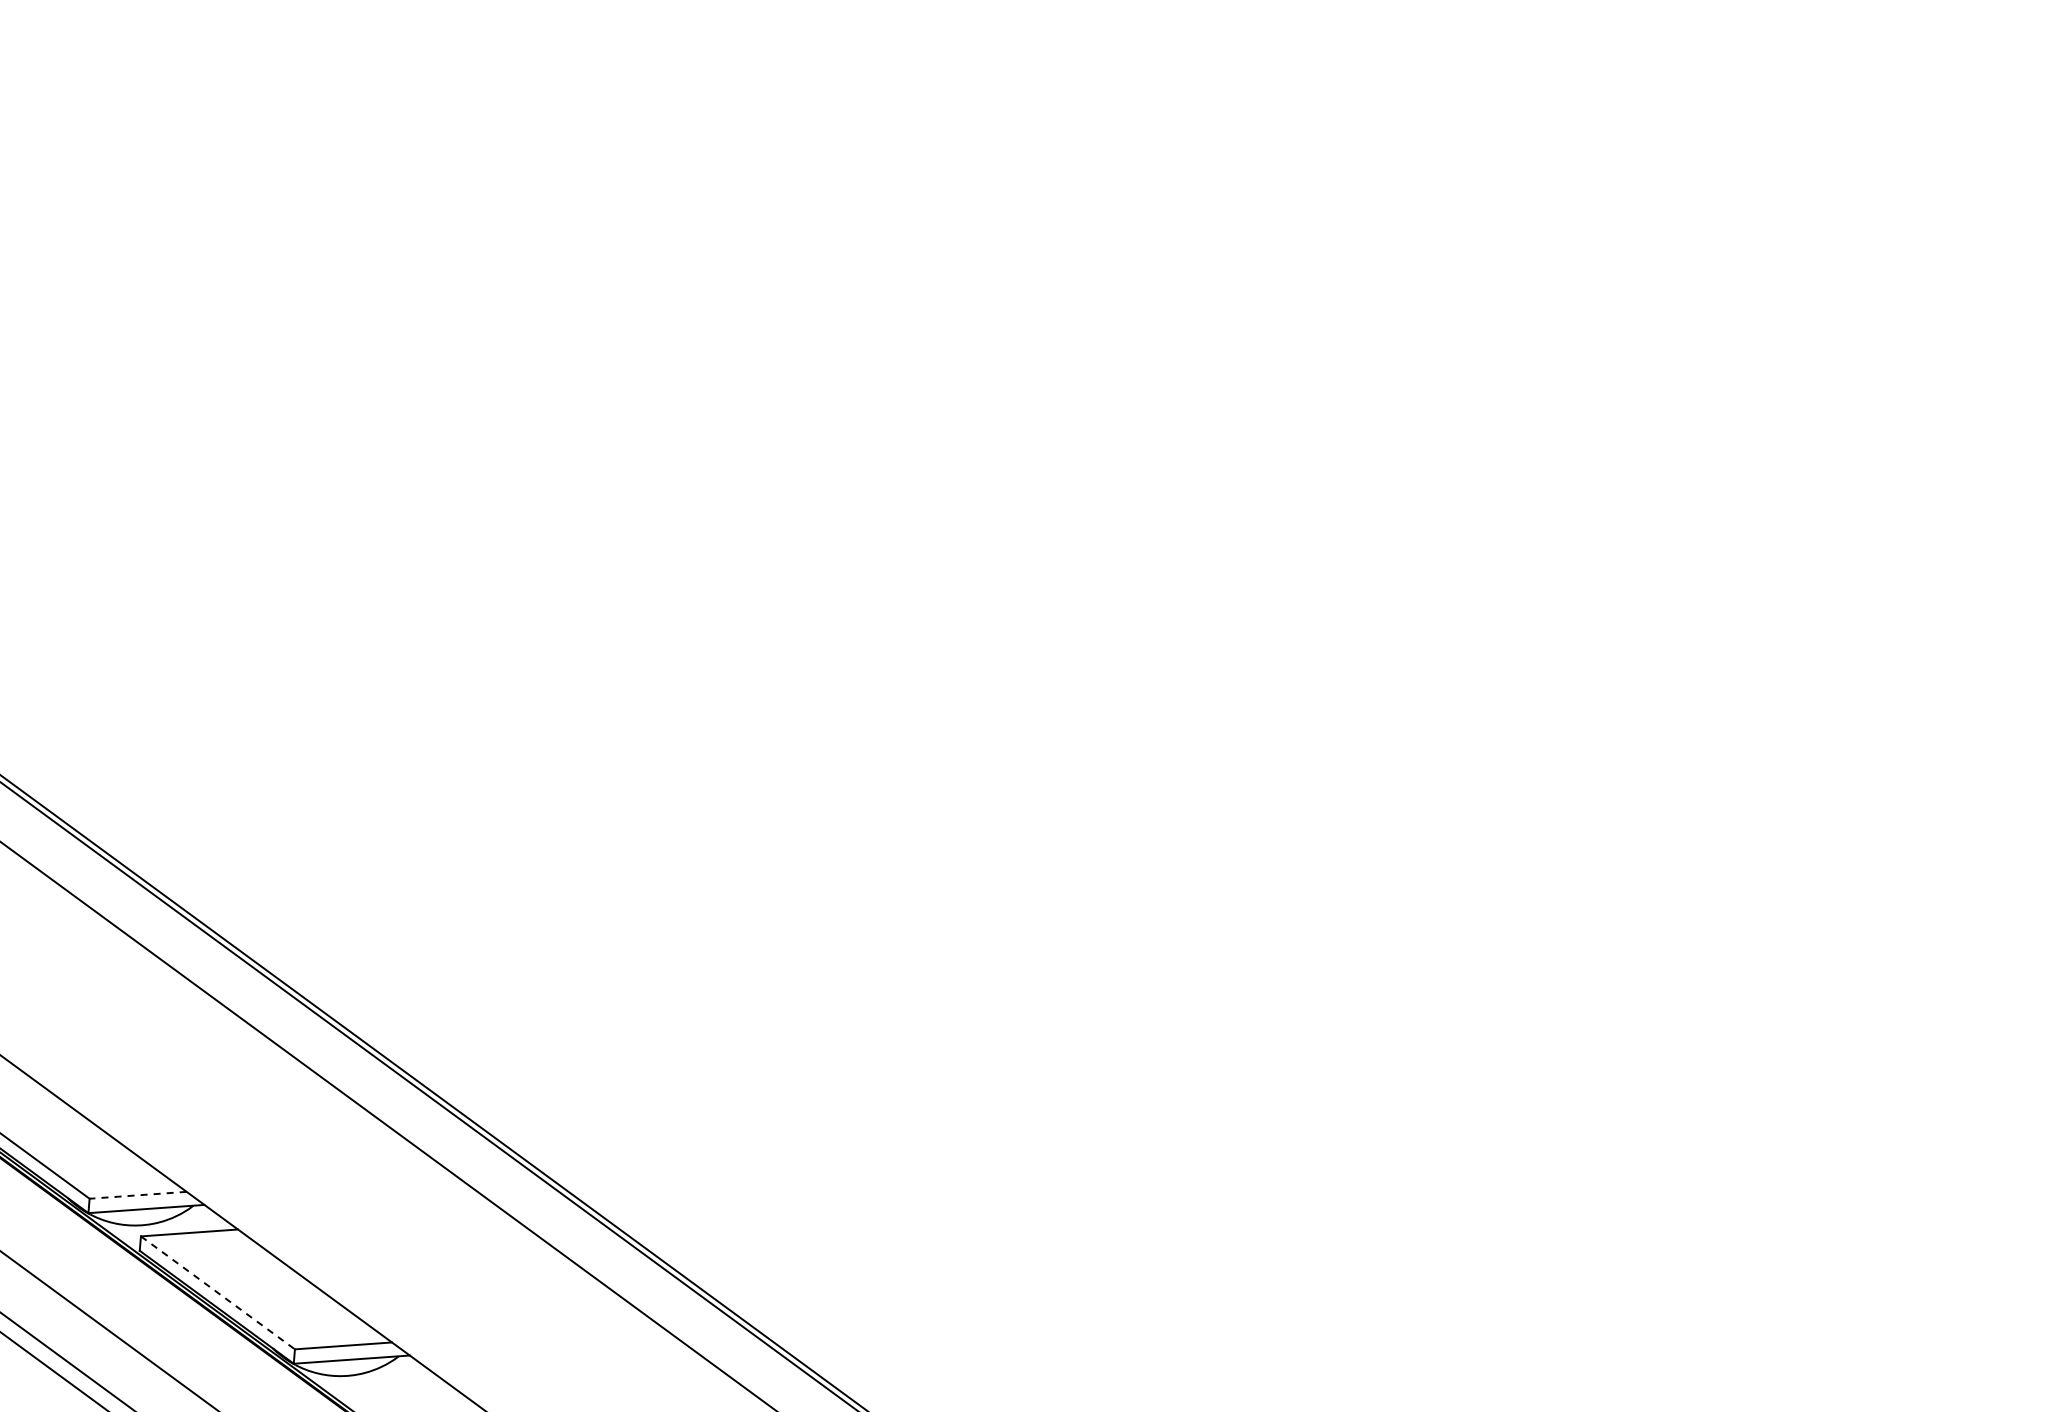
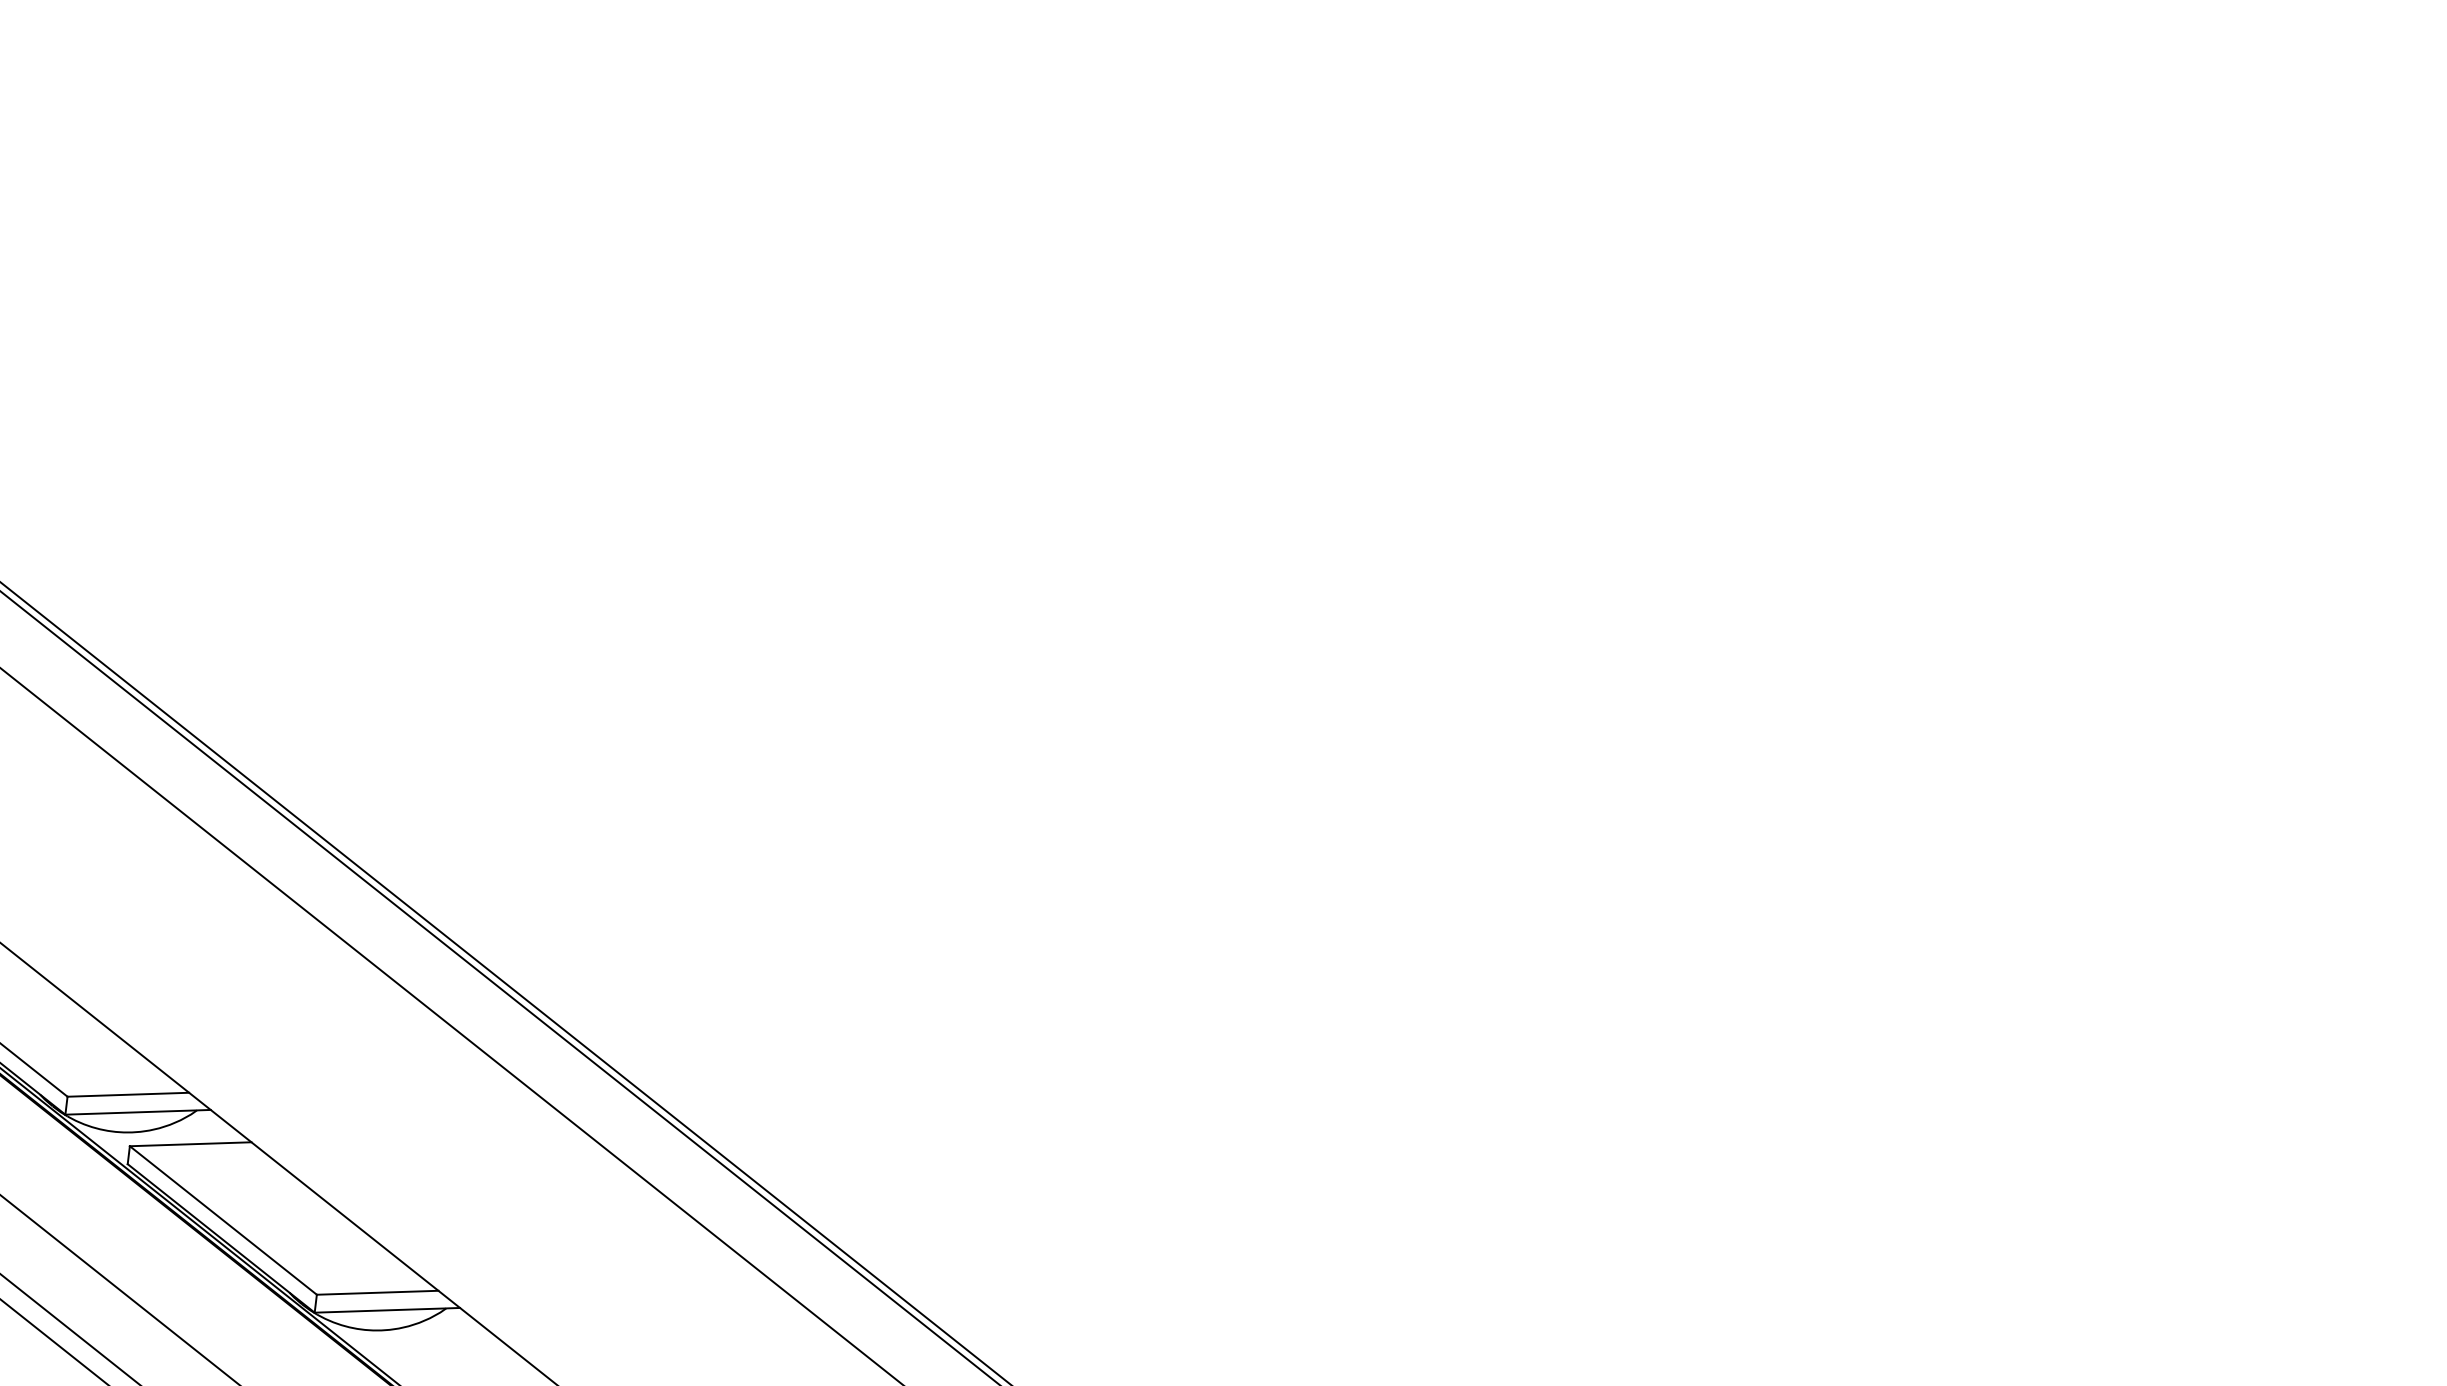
line: (138, 1195) -> (128, 1095), dashed -> solid
line: (218, 1293) -> (224, 1221), dashed -> solid

